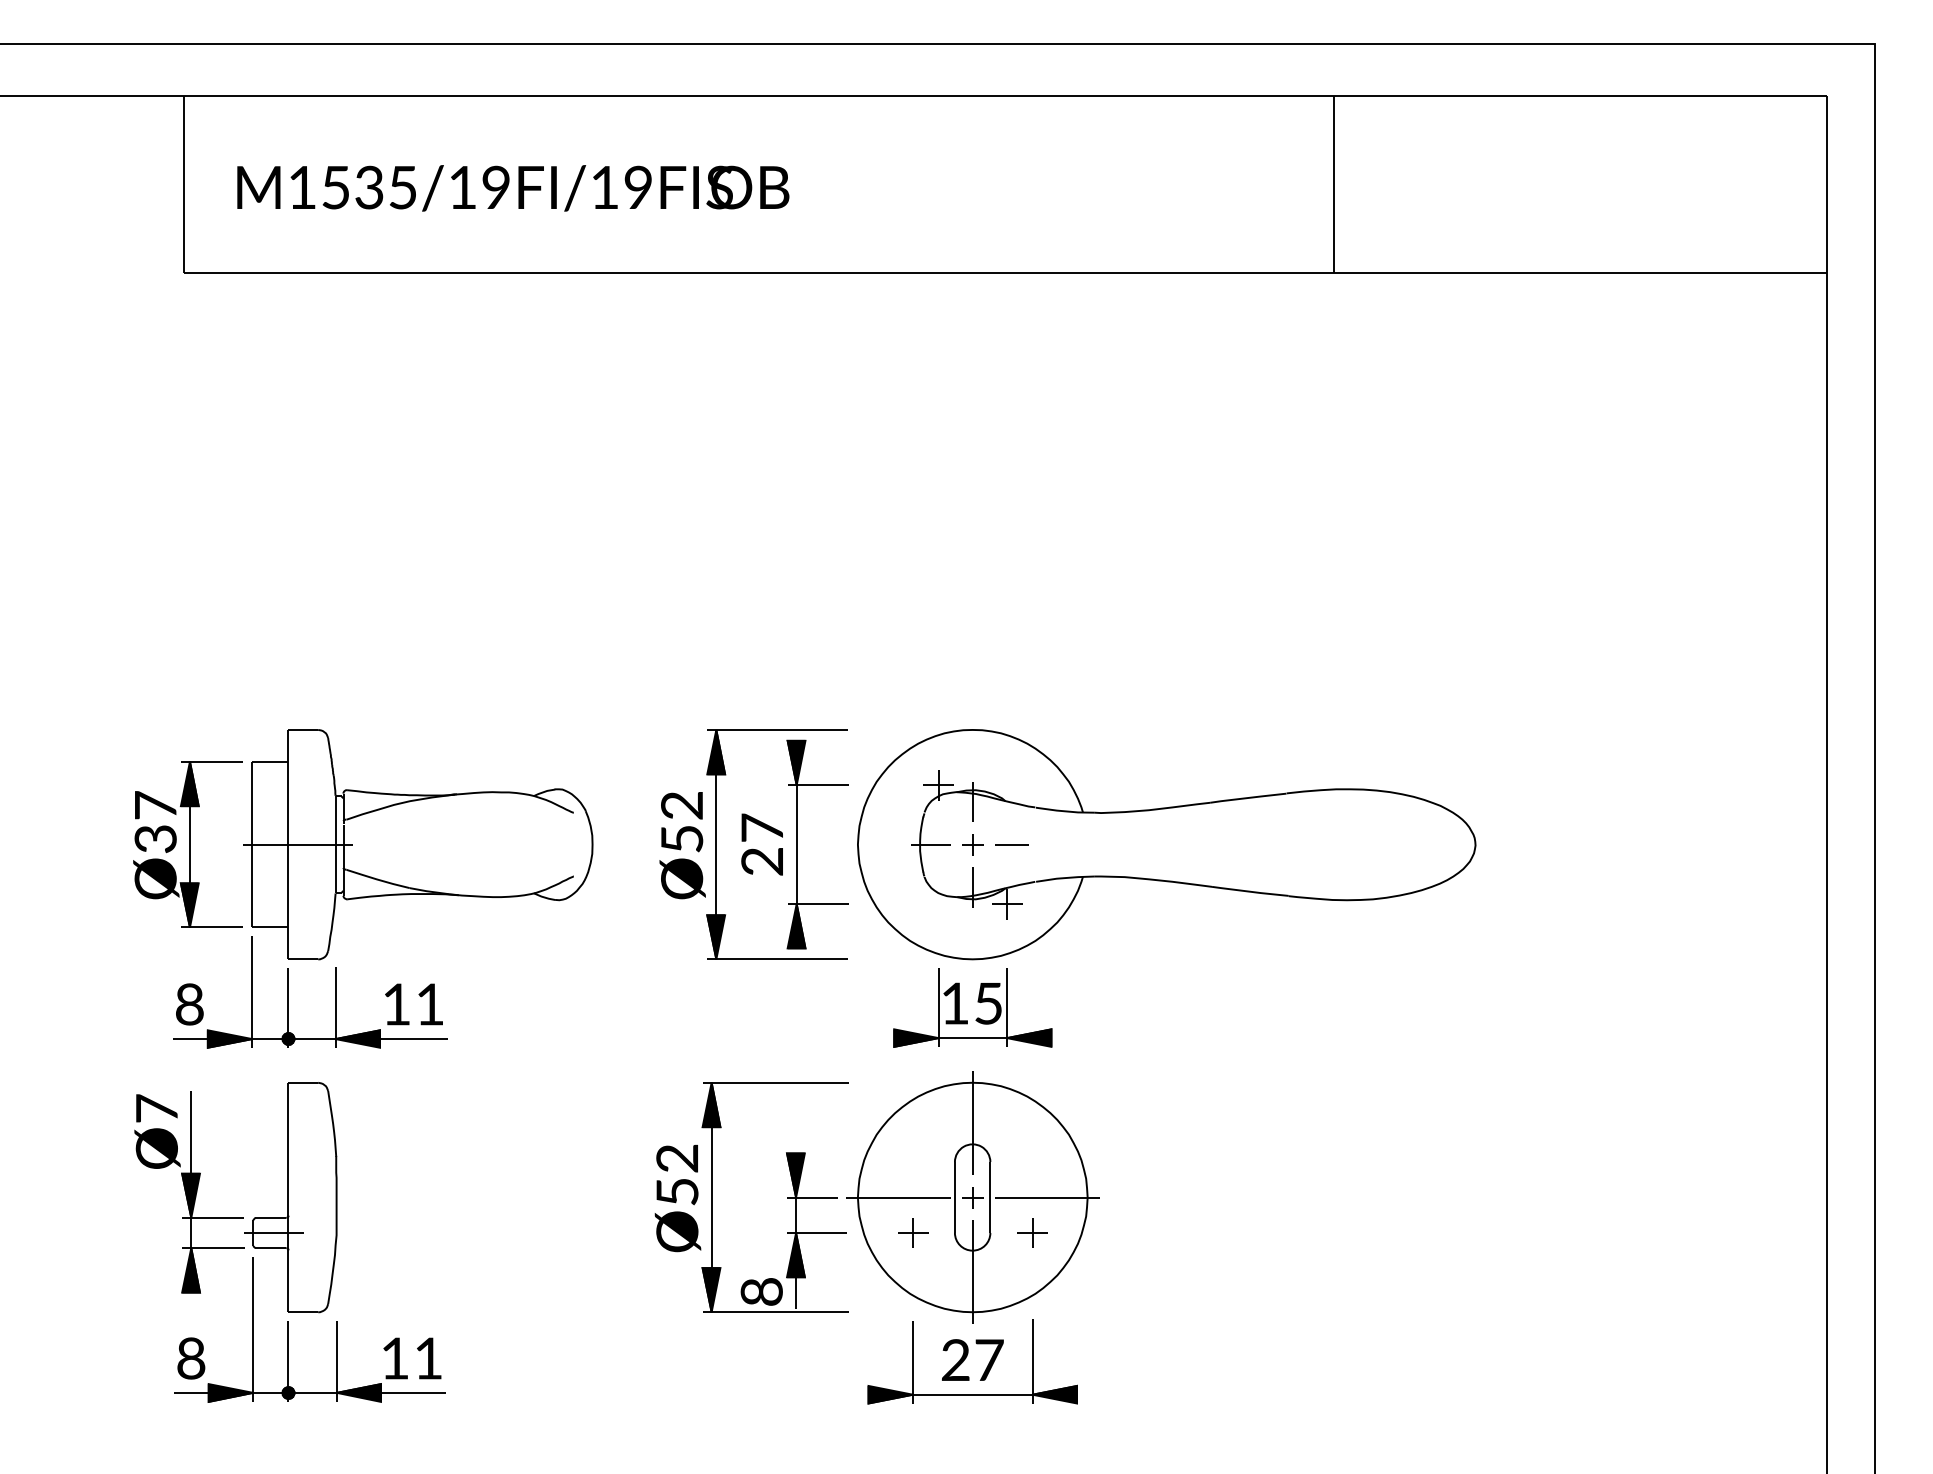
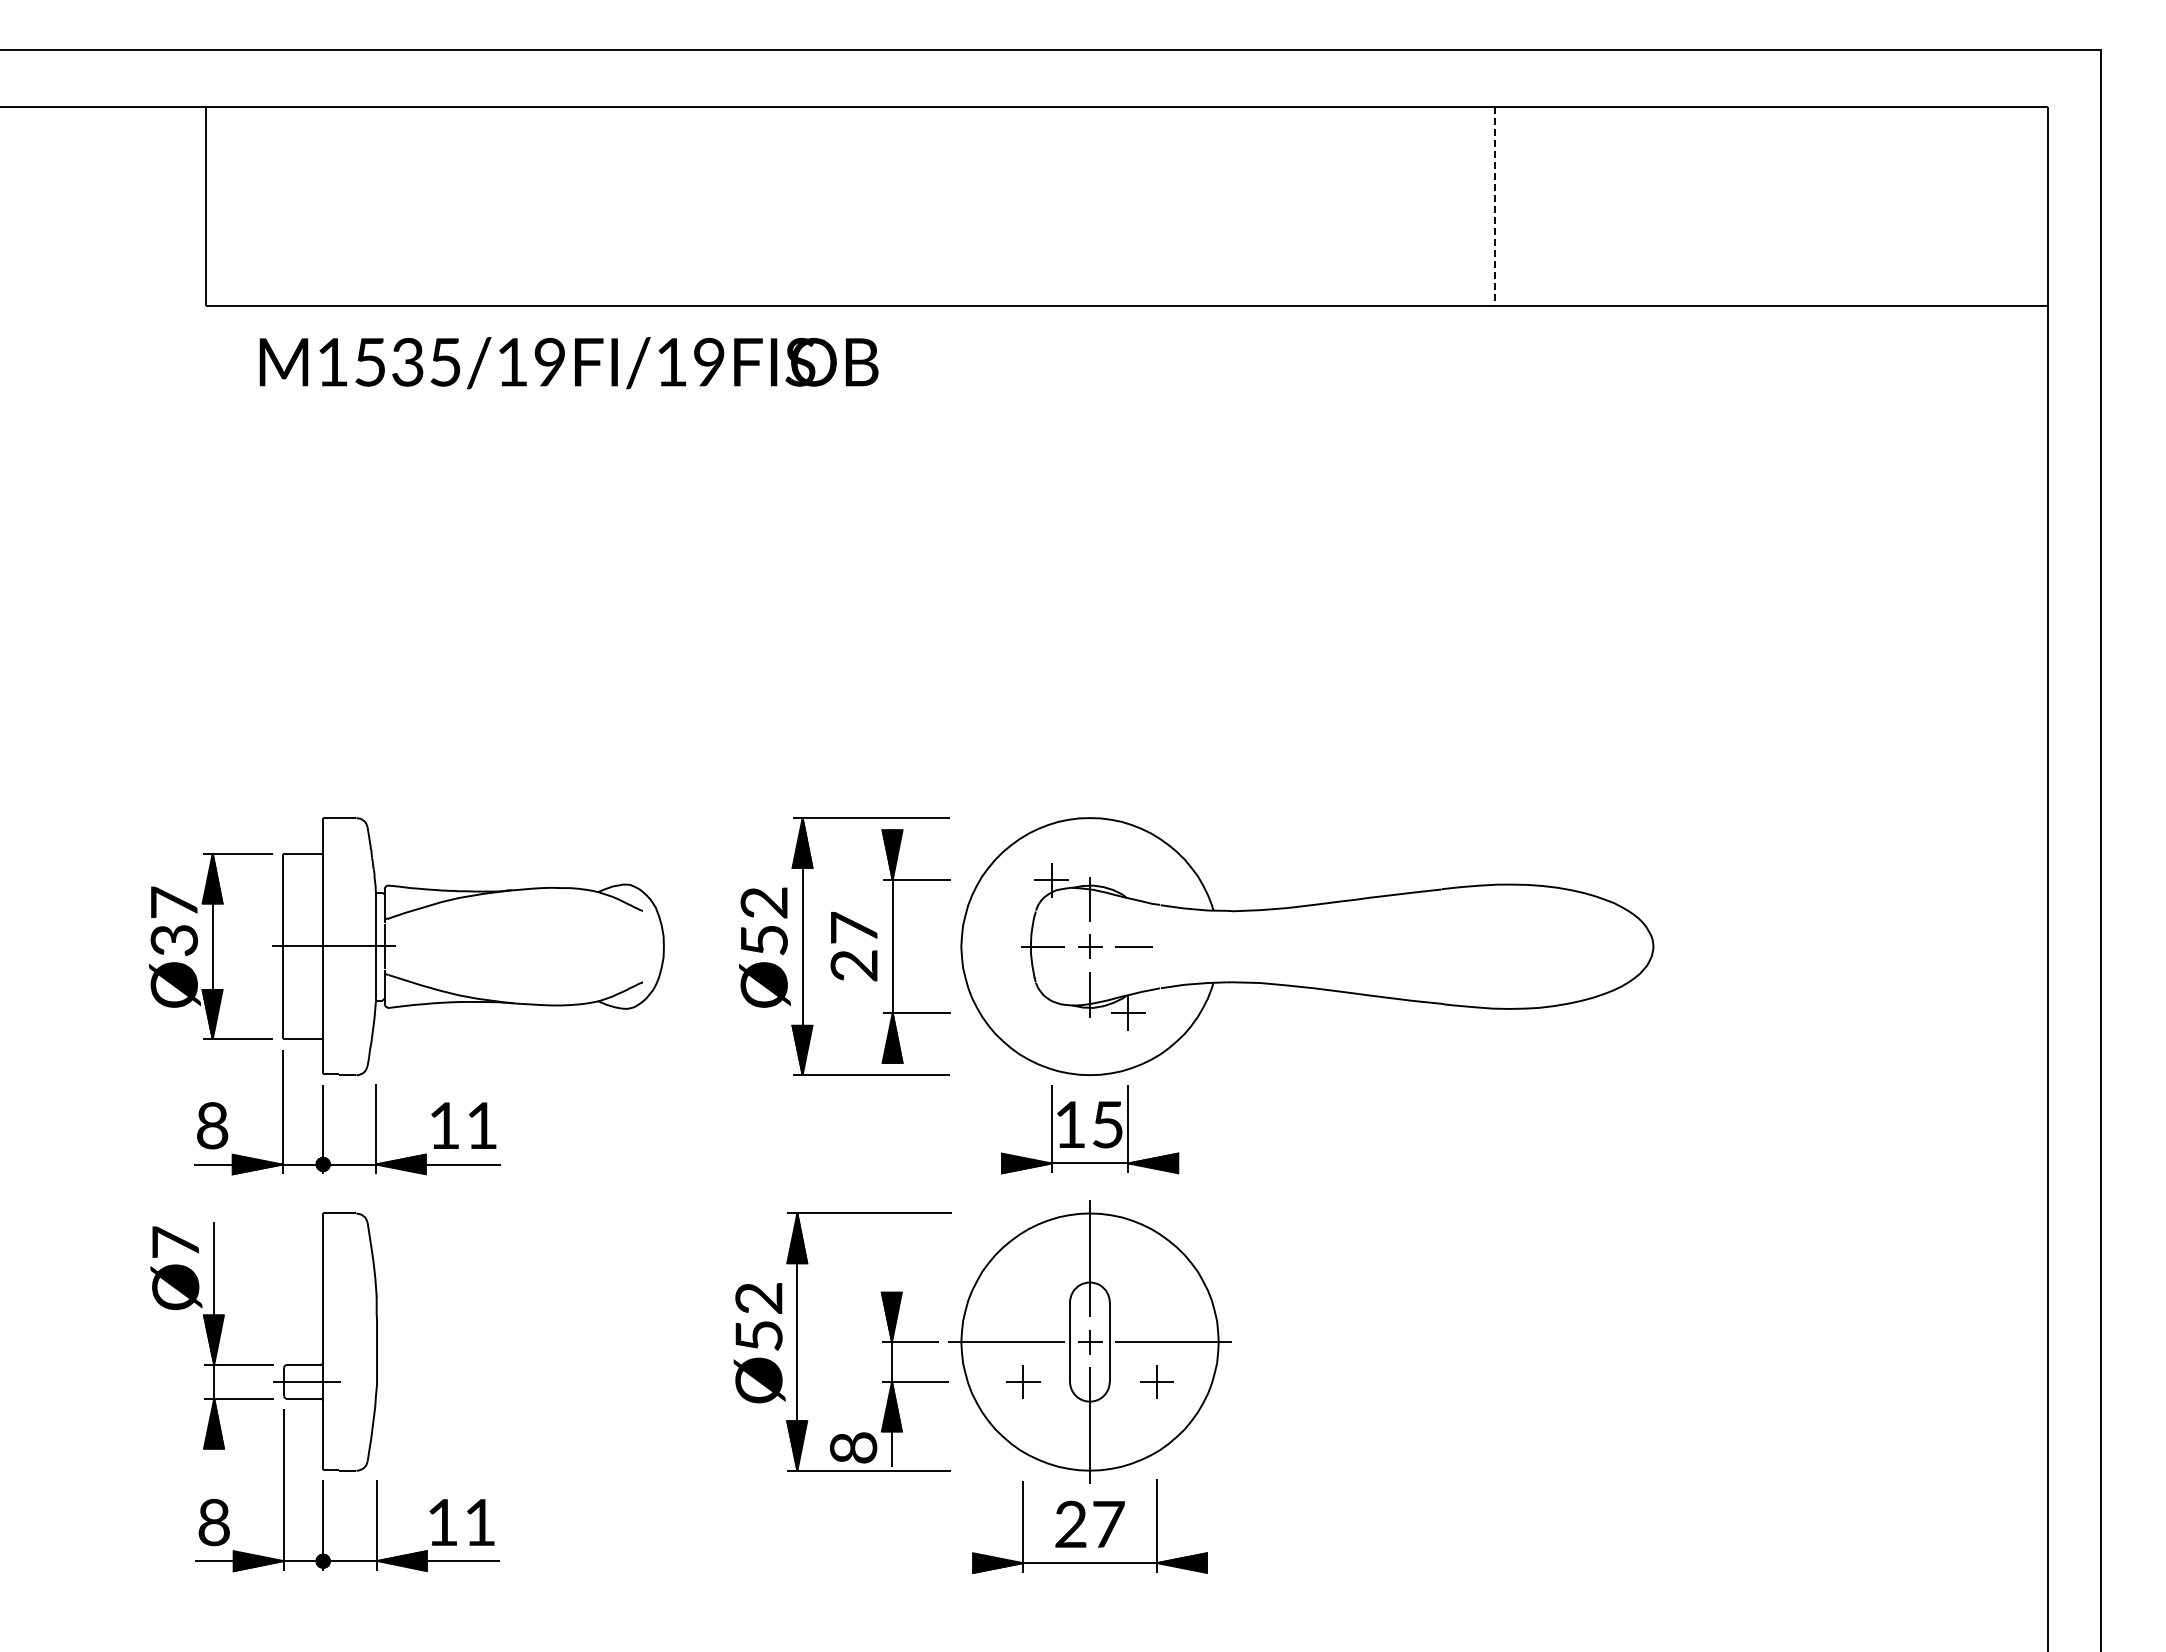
line: (1334, 185) -> (1495, 207), solid -> dashed
text: (512, 188) -> (568, 363), moved

